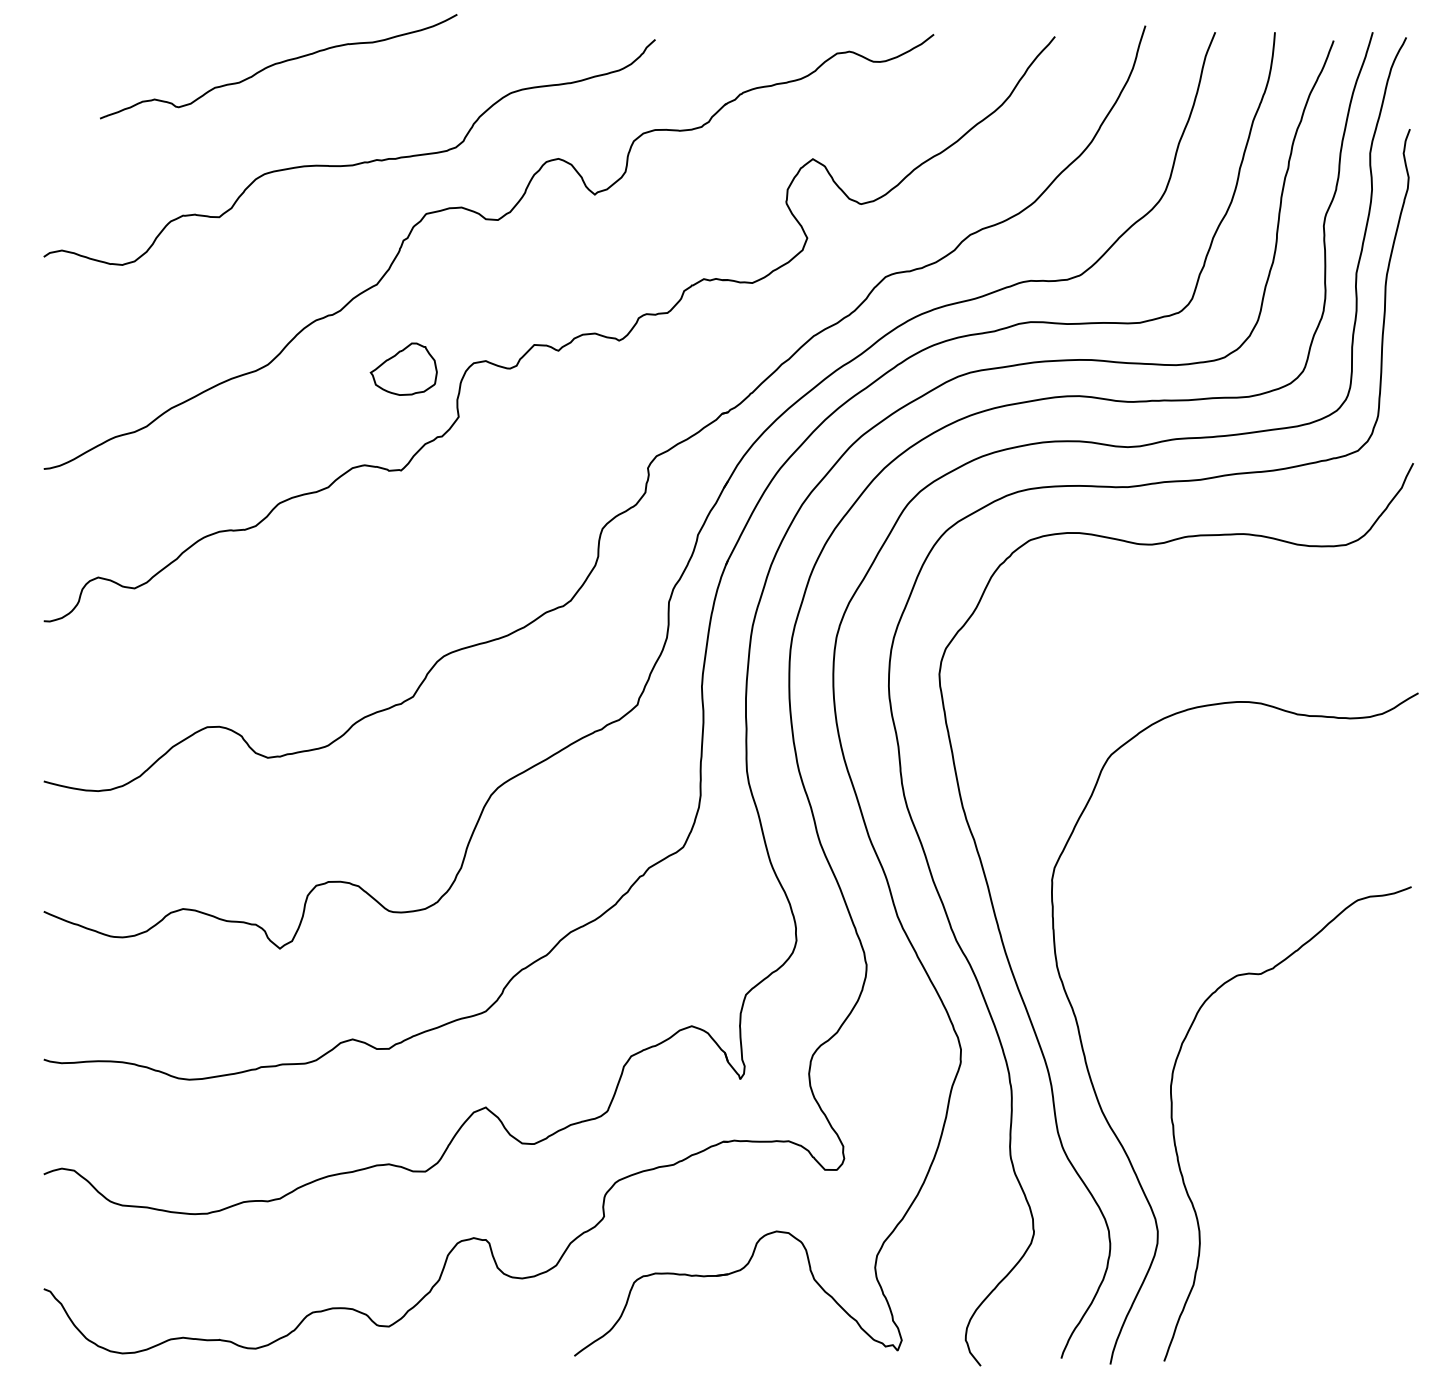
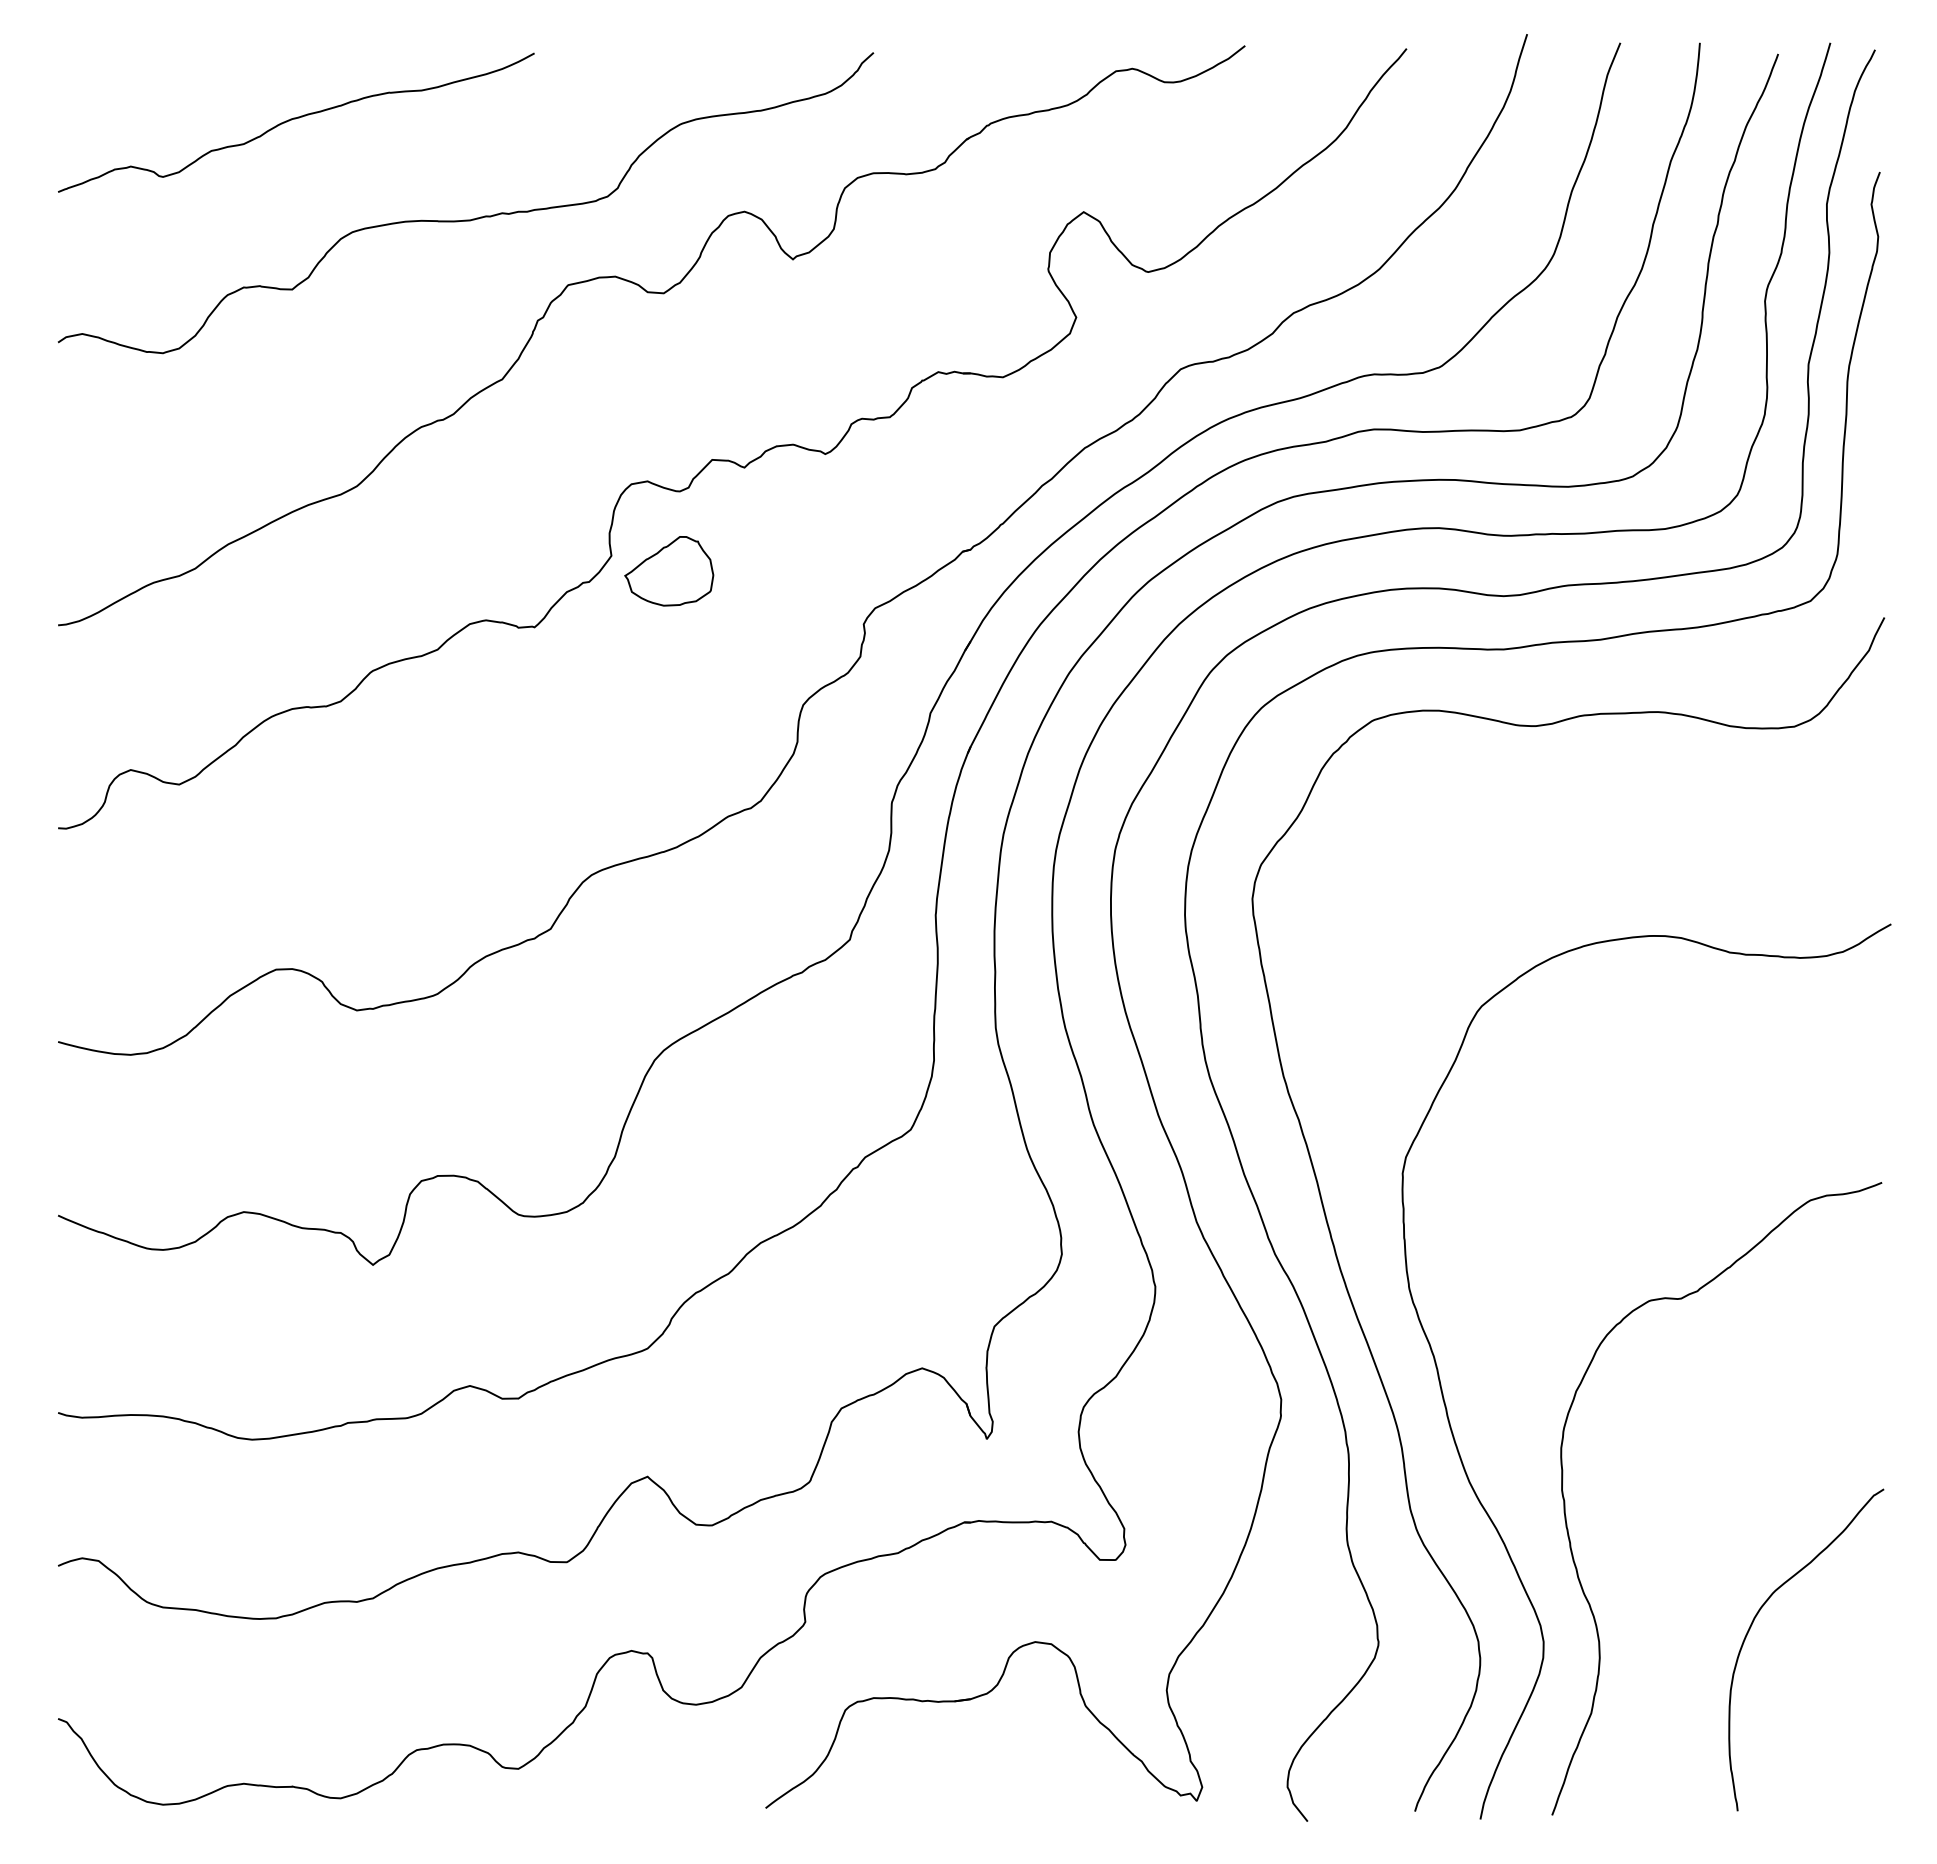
curve: (278, 64) -> (295, 119), moved
part: (404, 369) -> (669, 571), moved
curve: (1314, 1219) -> (1752, 1625), added

